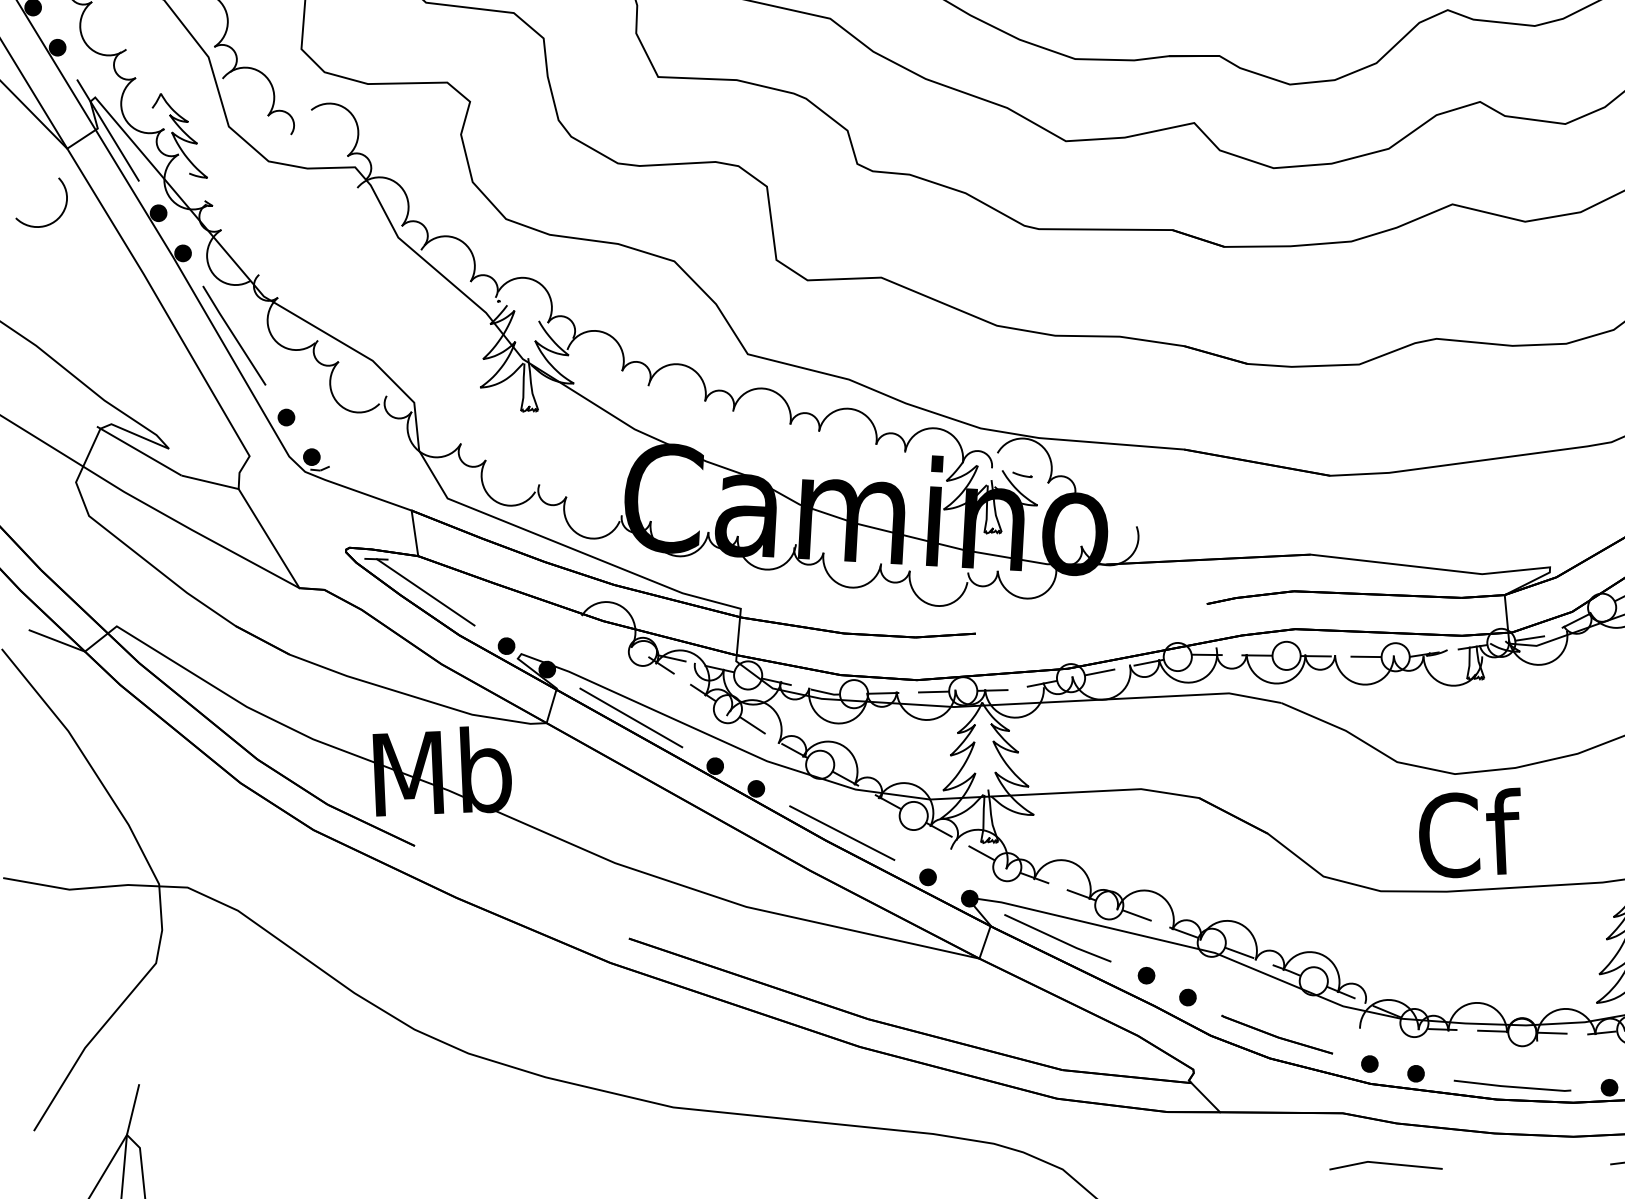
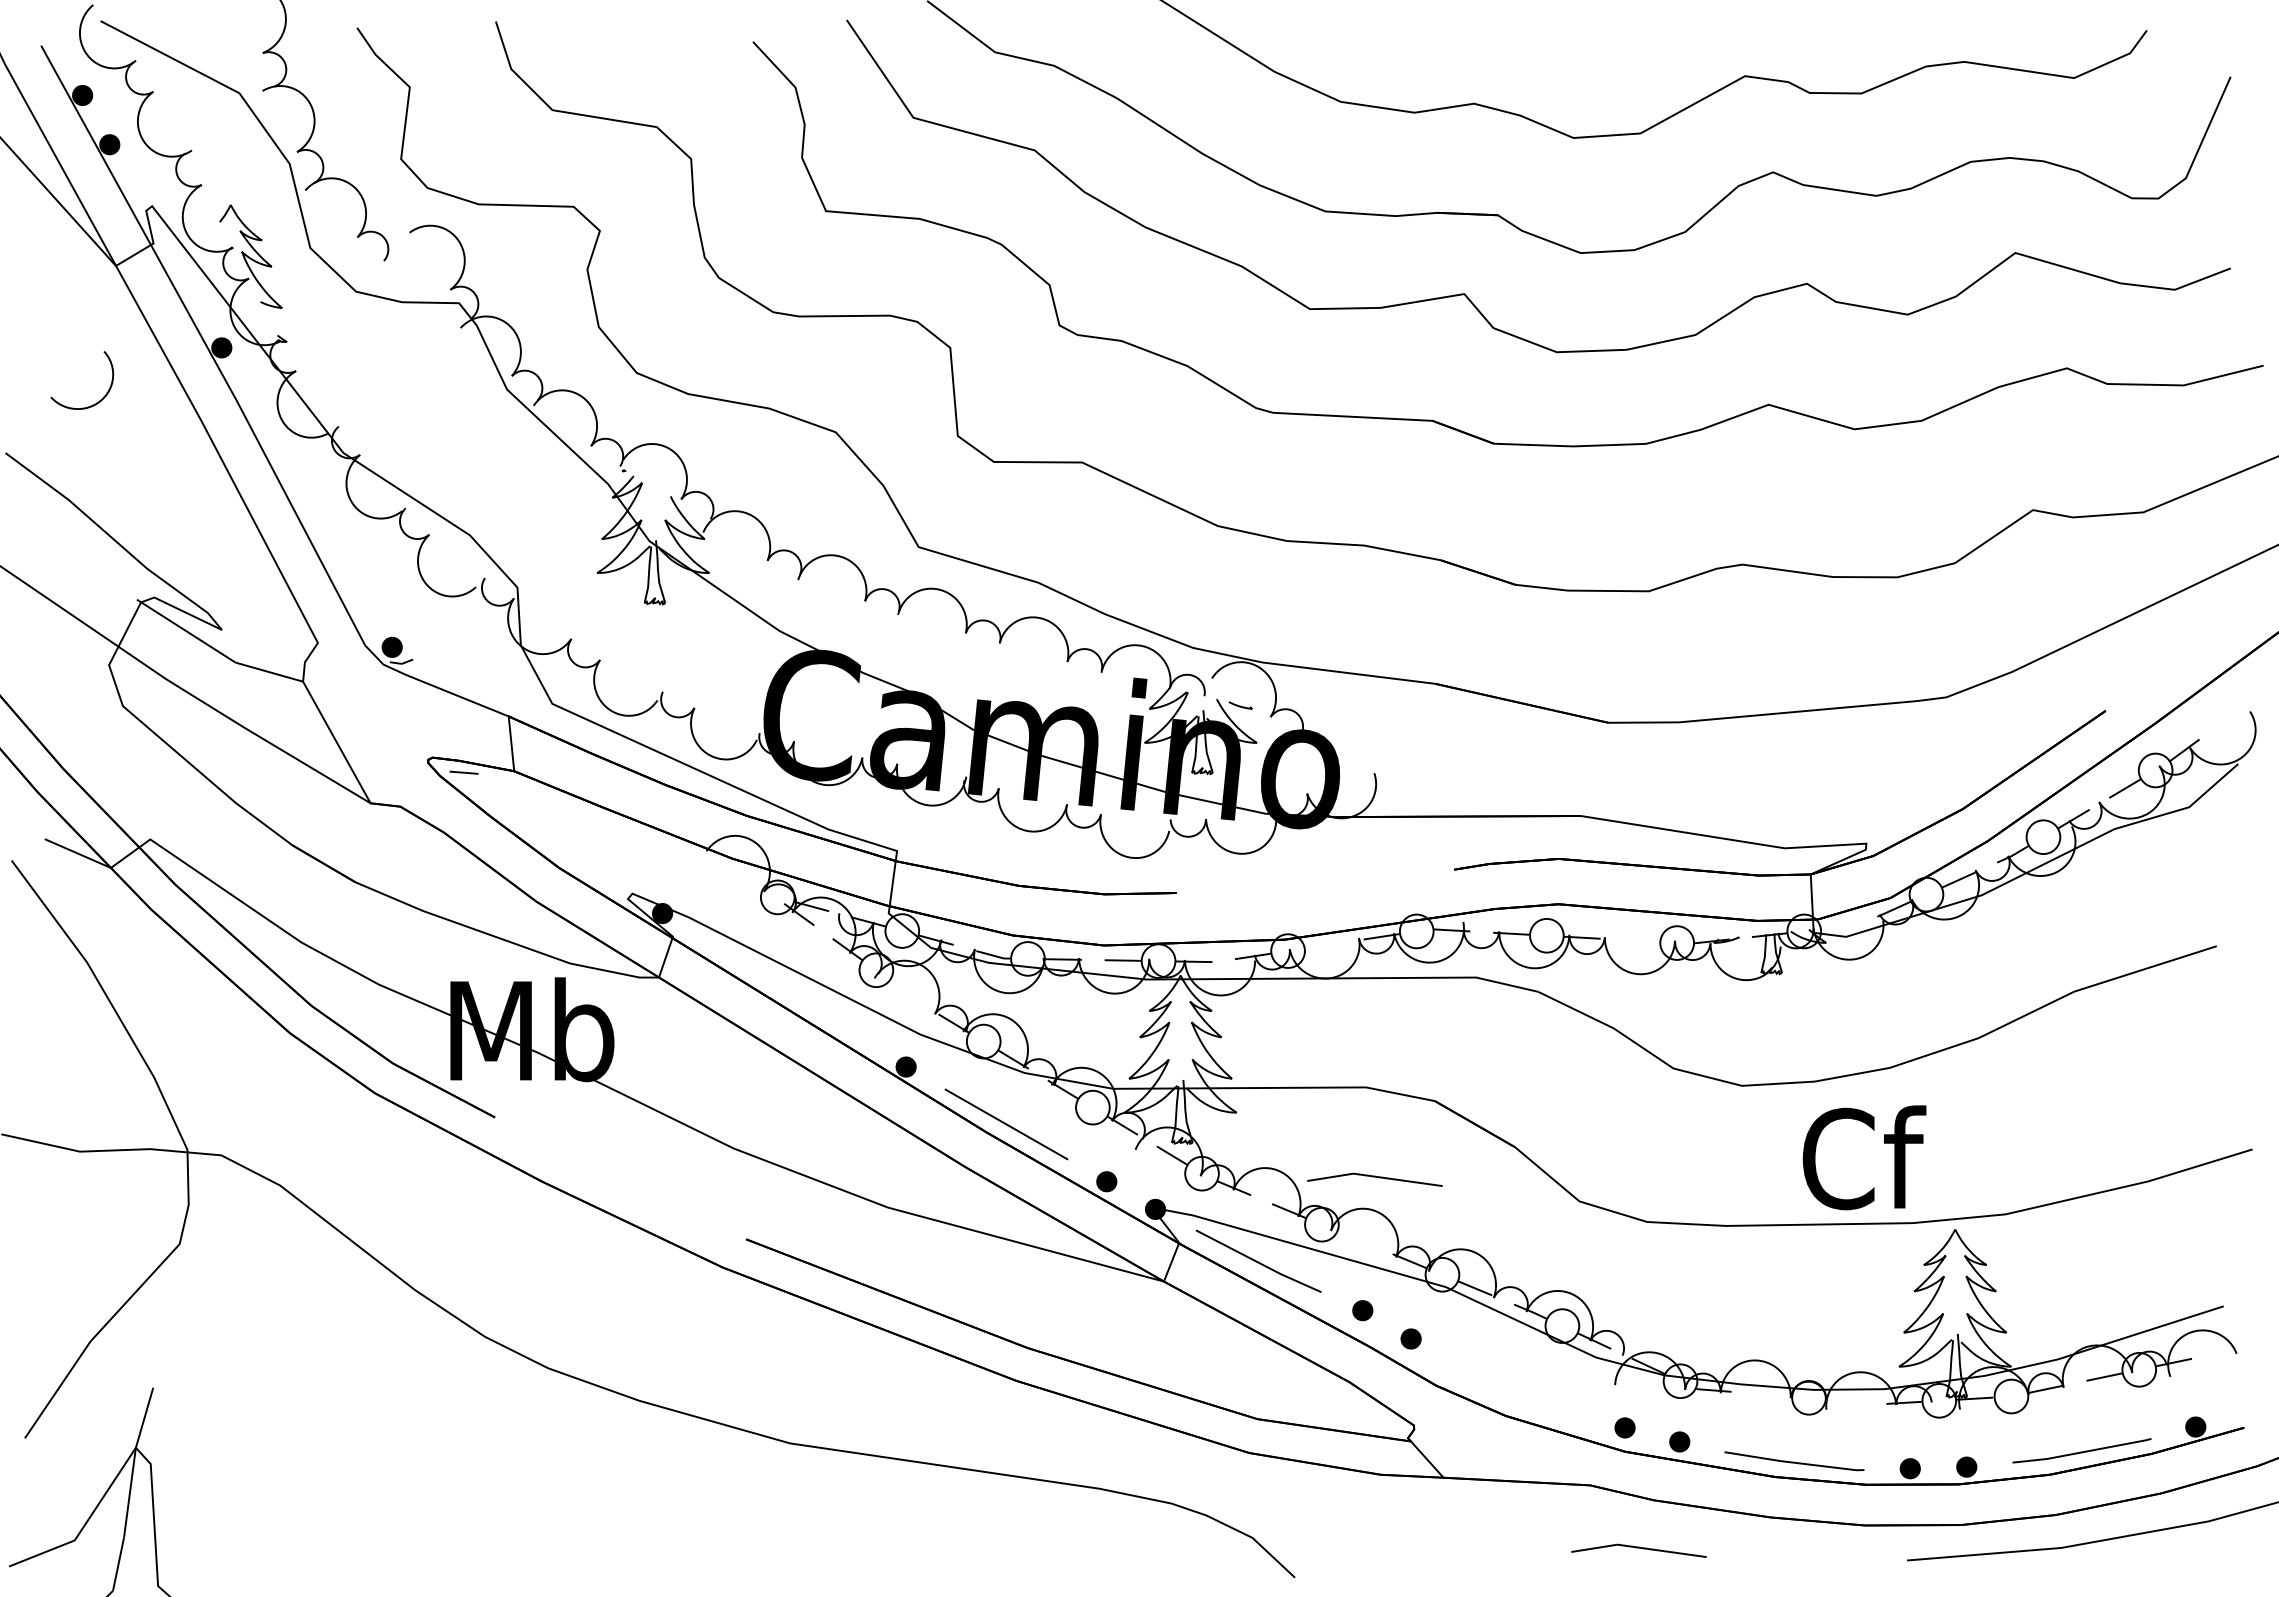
line: (107, 129) -> (165, 245), removed
arc: (50, 222) -> (92, 404), moved
fill: (182, 252) -> (248, 396), removed
line: (233, 335) -> (305, 498), removed
fill: (286, 417) -> (363, 598), removed
line: (425, 592) -> (520, 814), removed
line: (1529, 638) -> (1838, 927), removed
fill: (506, 646) -> (614, 883), removed
line: (1365, 657) -> (1641, 941), removed
line: (1099, 672) -> (1322, 945), removed
line: (631, 717) -> (760, 975), removed
line: (752, 725) -> (904, 990), removed
fill: (714, 765) -> (857, 1037), removed
text: (1470, 833) -> (1864, 1157), moved
line: (1151, 864) -> (1374, 1177), added
line: (1136, 915) -> (1354, 1238), removed
line: (1492, 1030) -> (1773, 1394), removed
line: (1551, 1033) -> (1843, 1400), removed
part: (1276, 1034) -> (1515, 1387), removed

